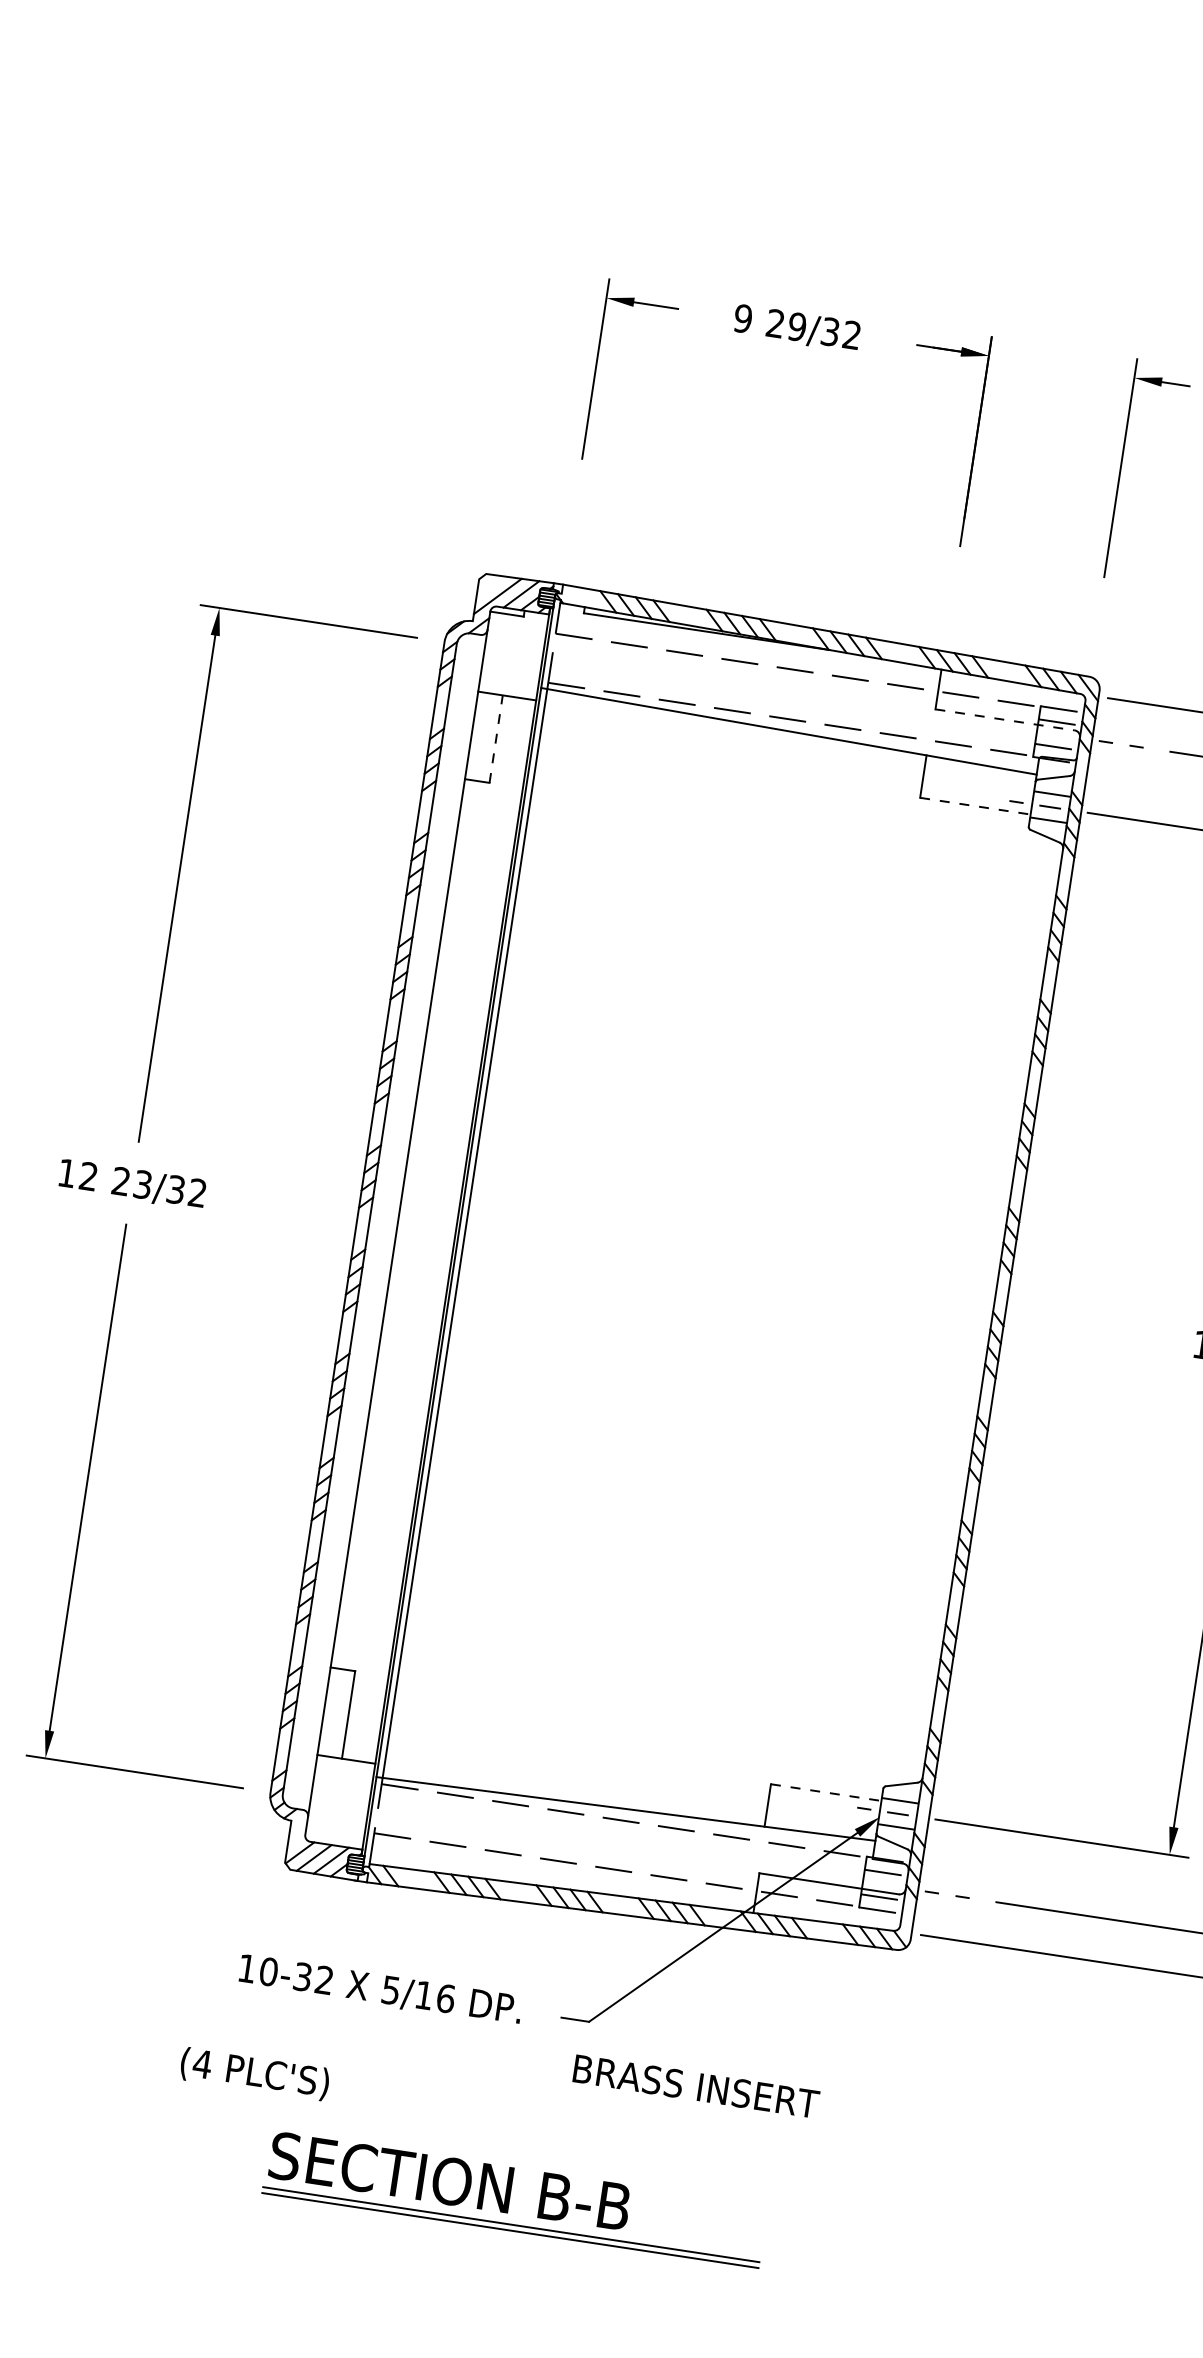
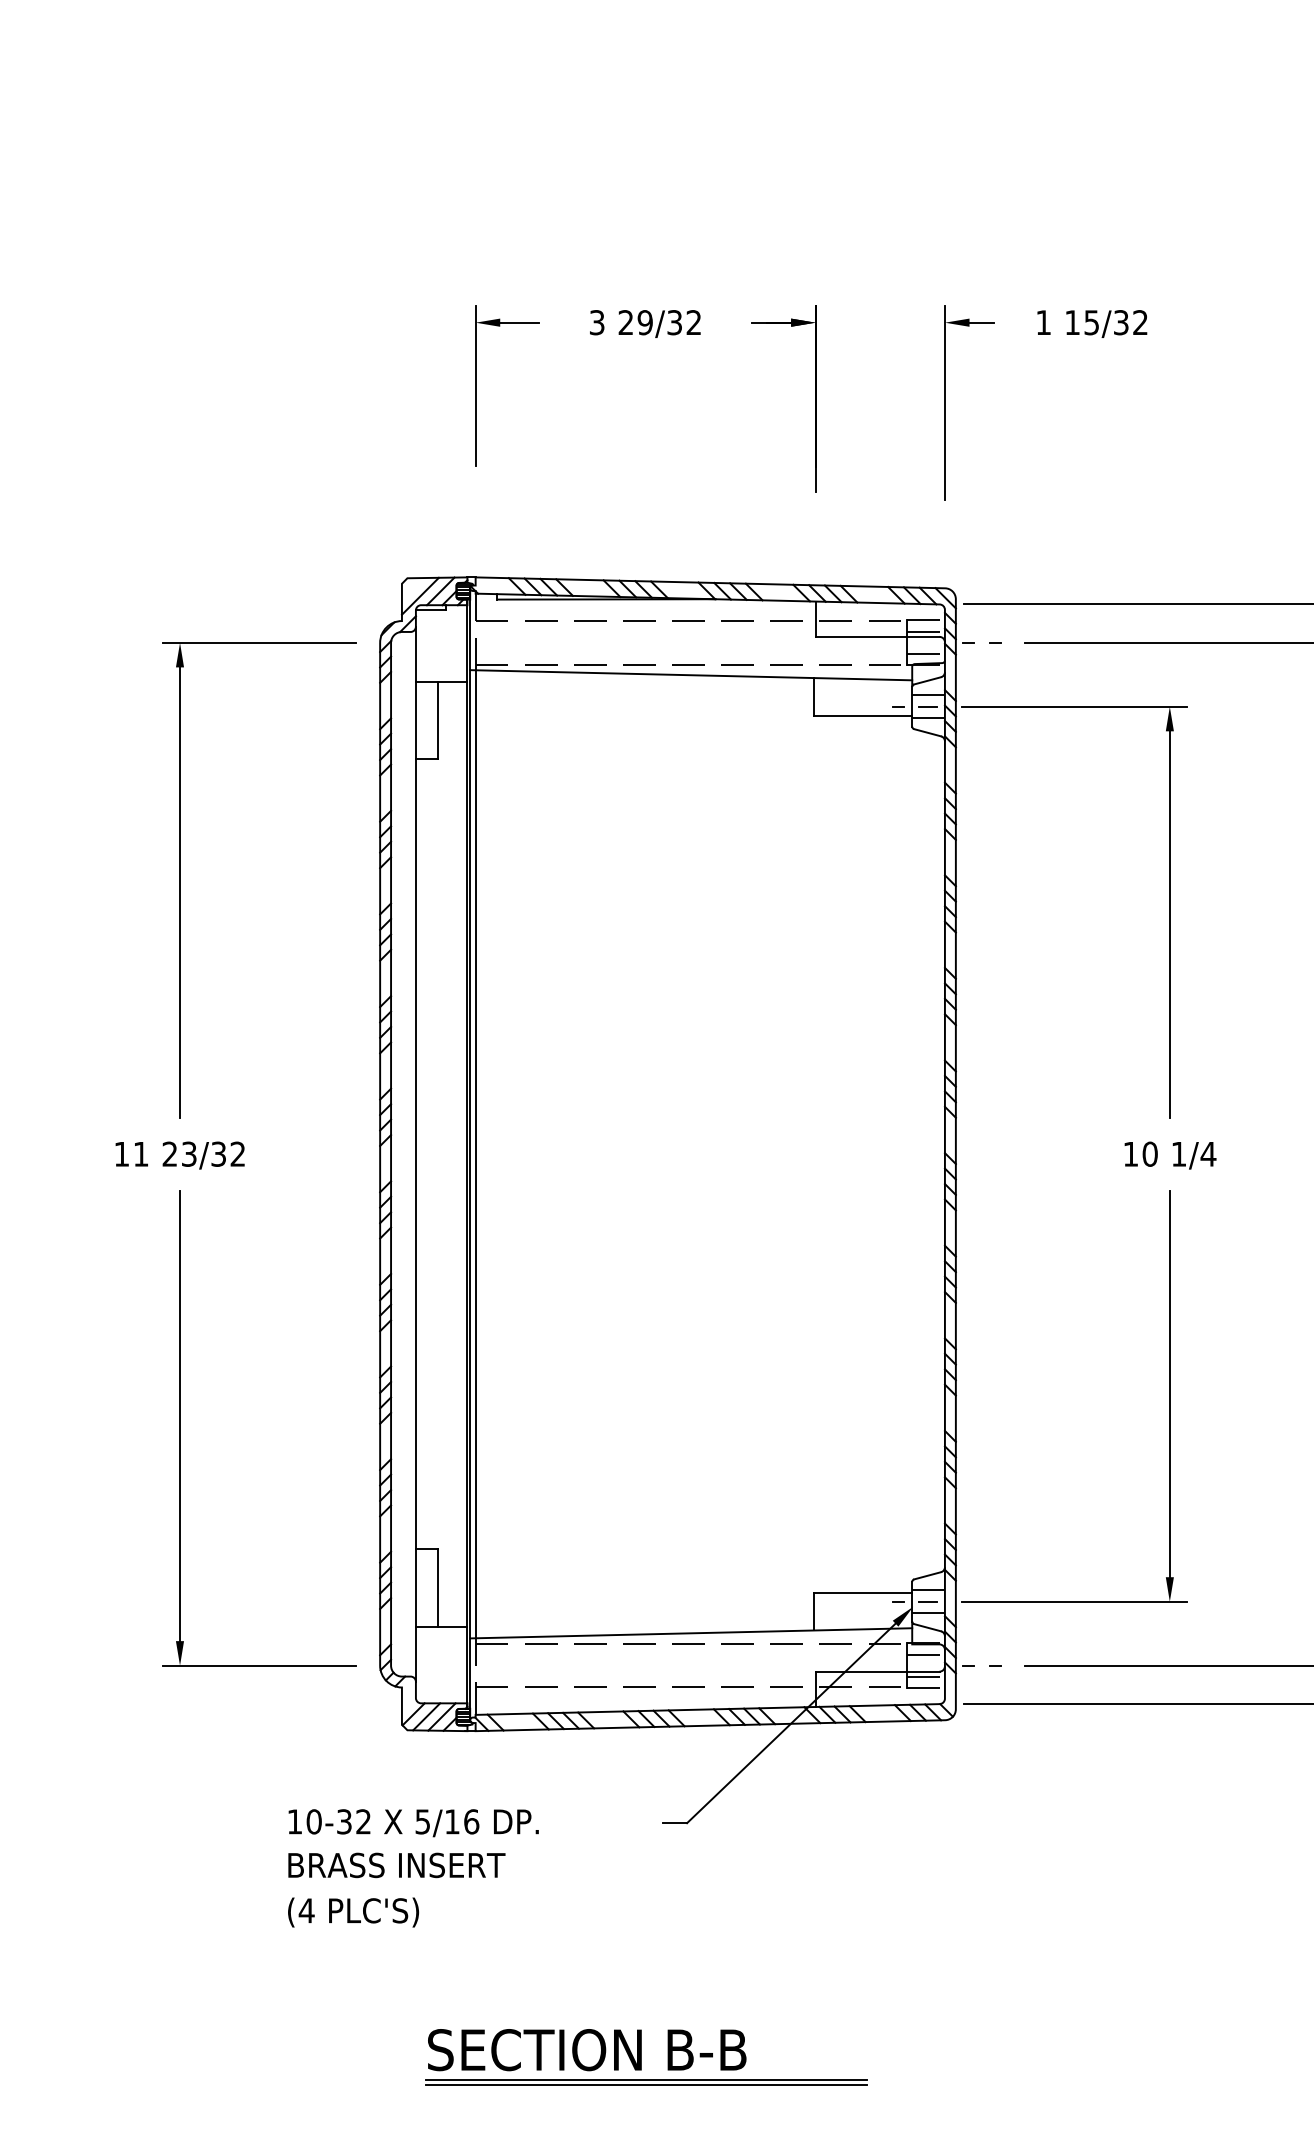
text: (742, 318) -> (596, 322), 9 -> 3
line: (1005, 719) -> (877, 636), dashed -> solid
line: (495, 739) -> (437, 720), dashed -> solid
line: (975, 805) -> (863, 715), dashed -> solid
text: (88, 1175) -> (140, 1153), 12 -> 11
line: (826, 1792) -> (863, 1592), dashed -> solid
text: (380, 1990) -> (413, 1823), moved
text: (254, 2074) -> (353, 1912), moved
text: (695, 2086) -> (396, 1865), moved
part: (515, 2199) -> (646, 2057), moved

